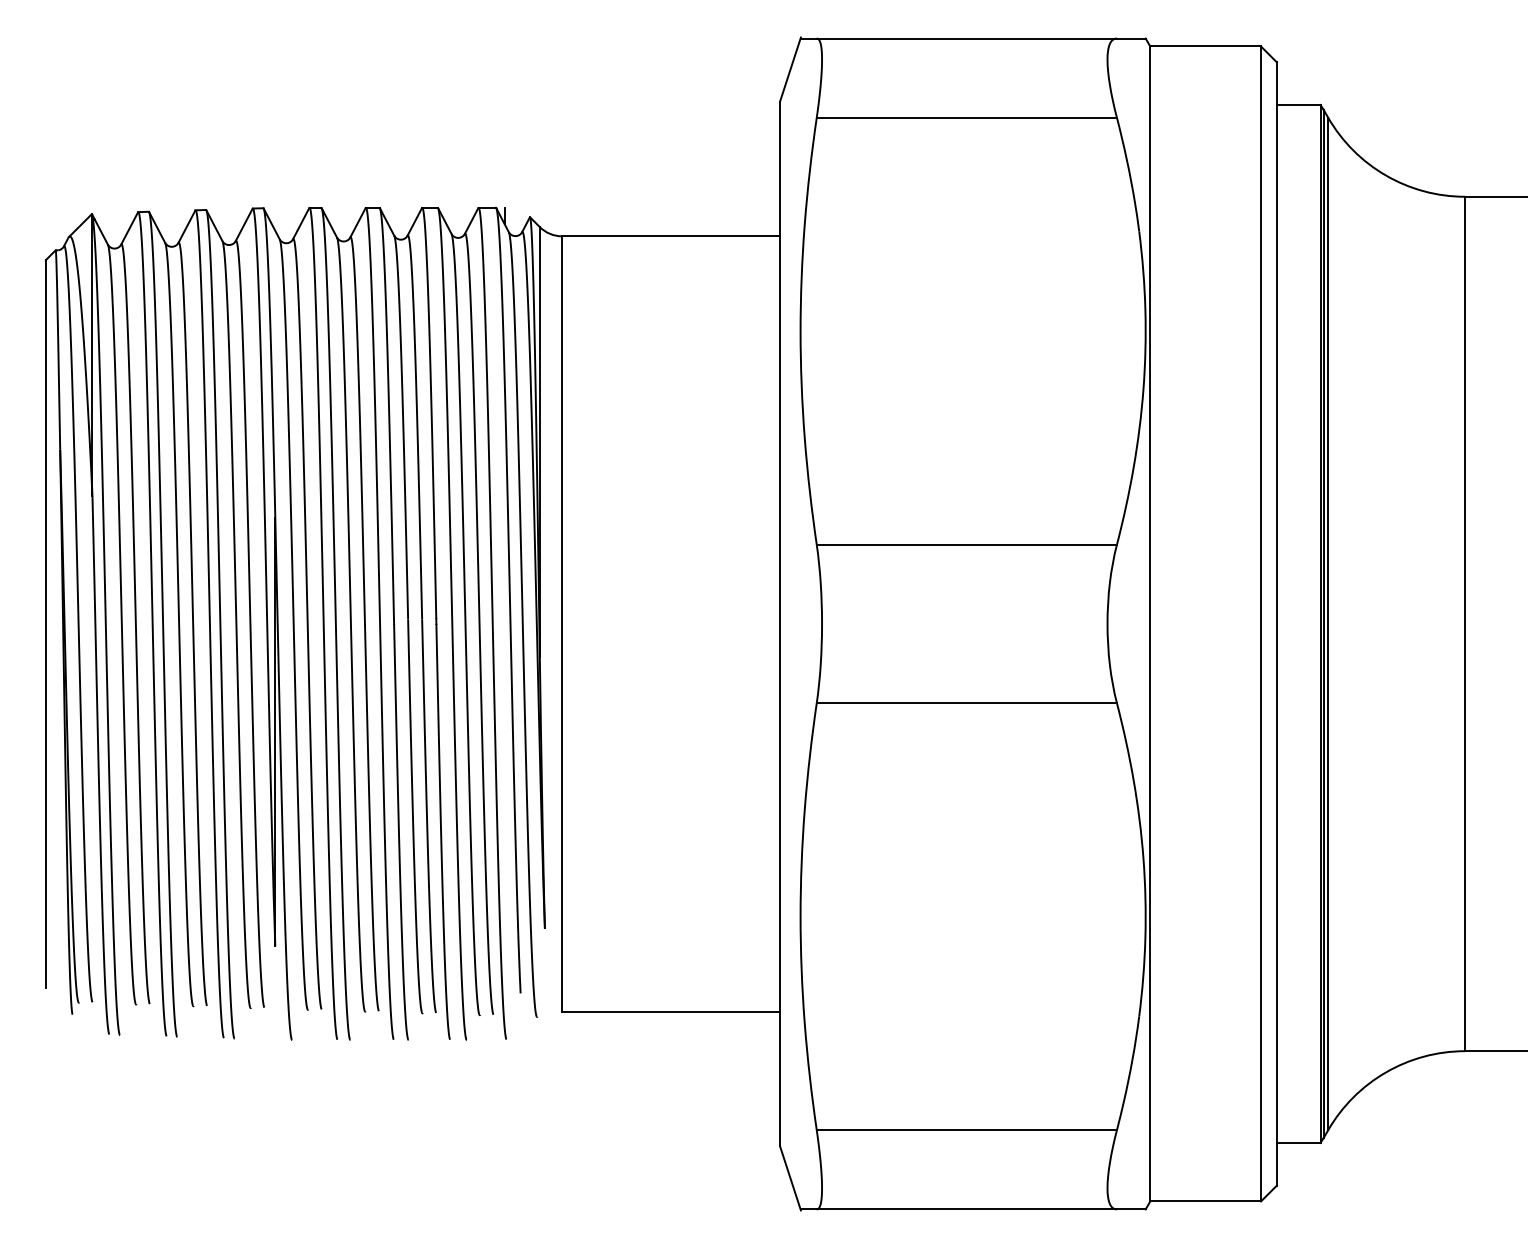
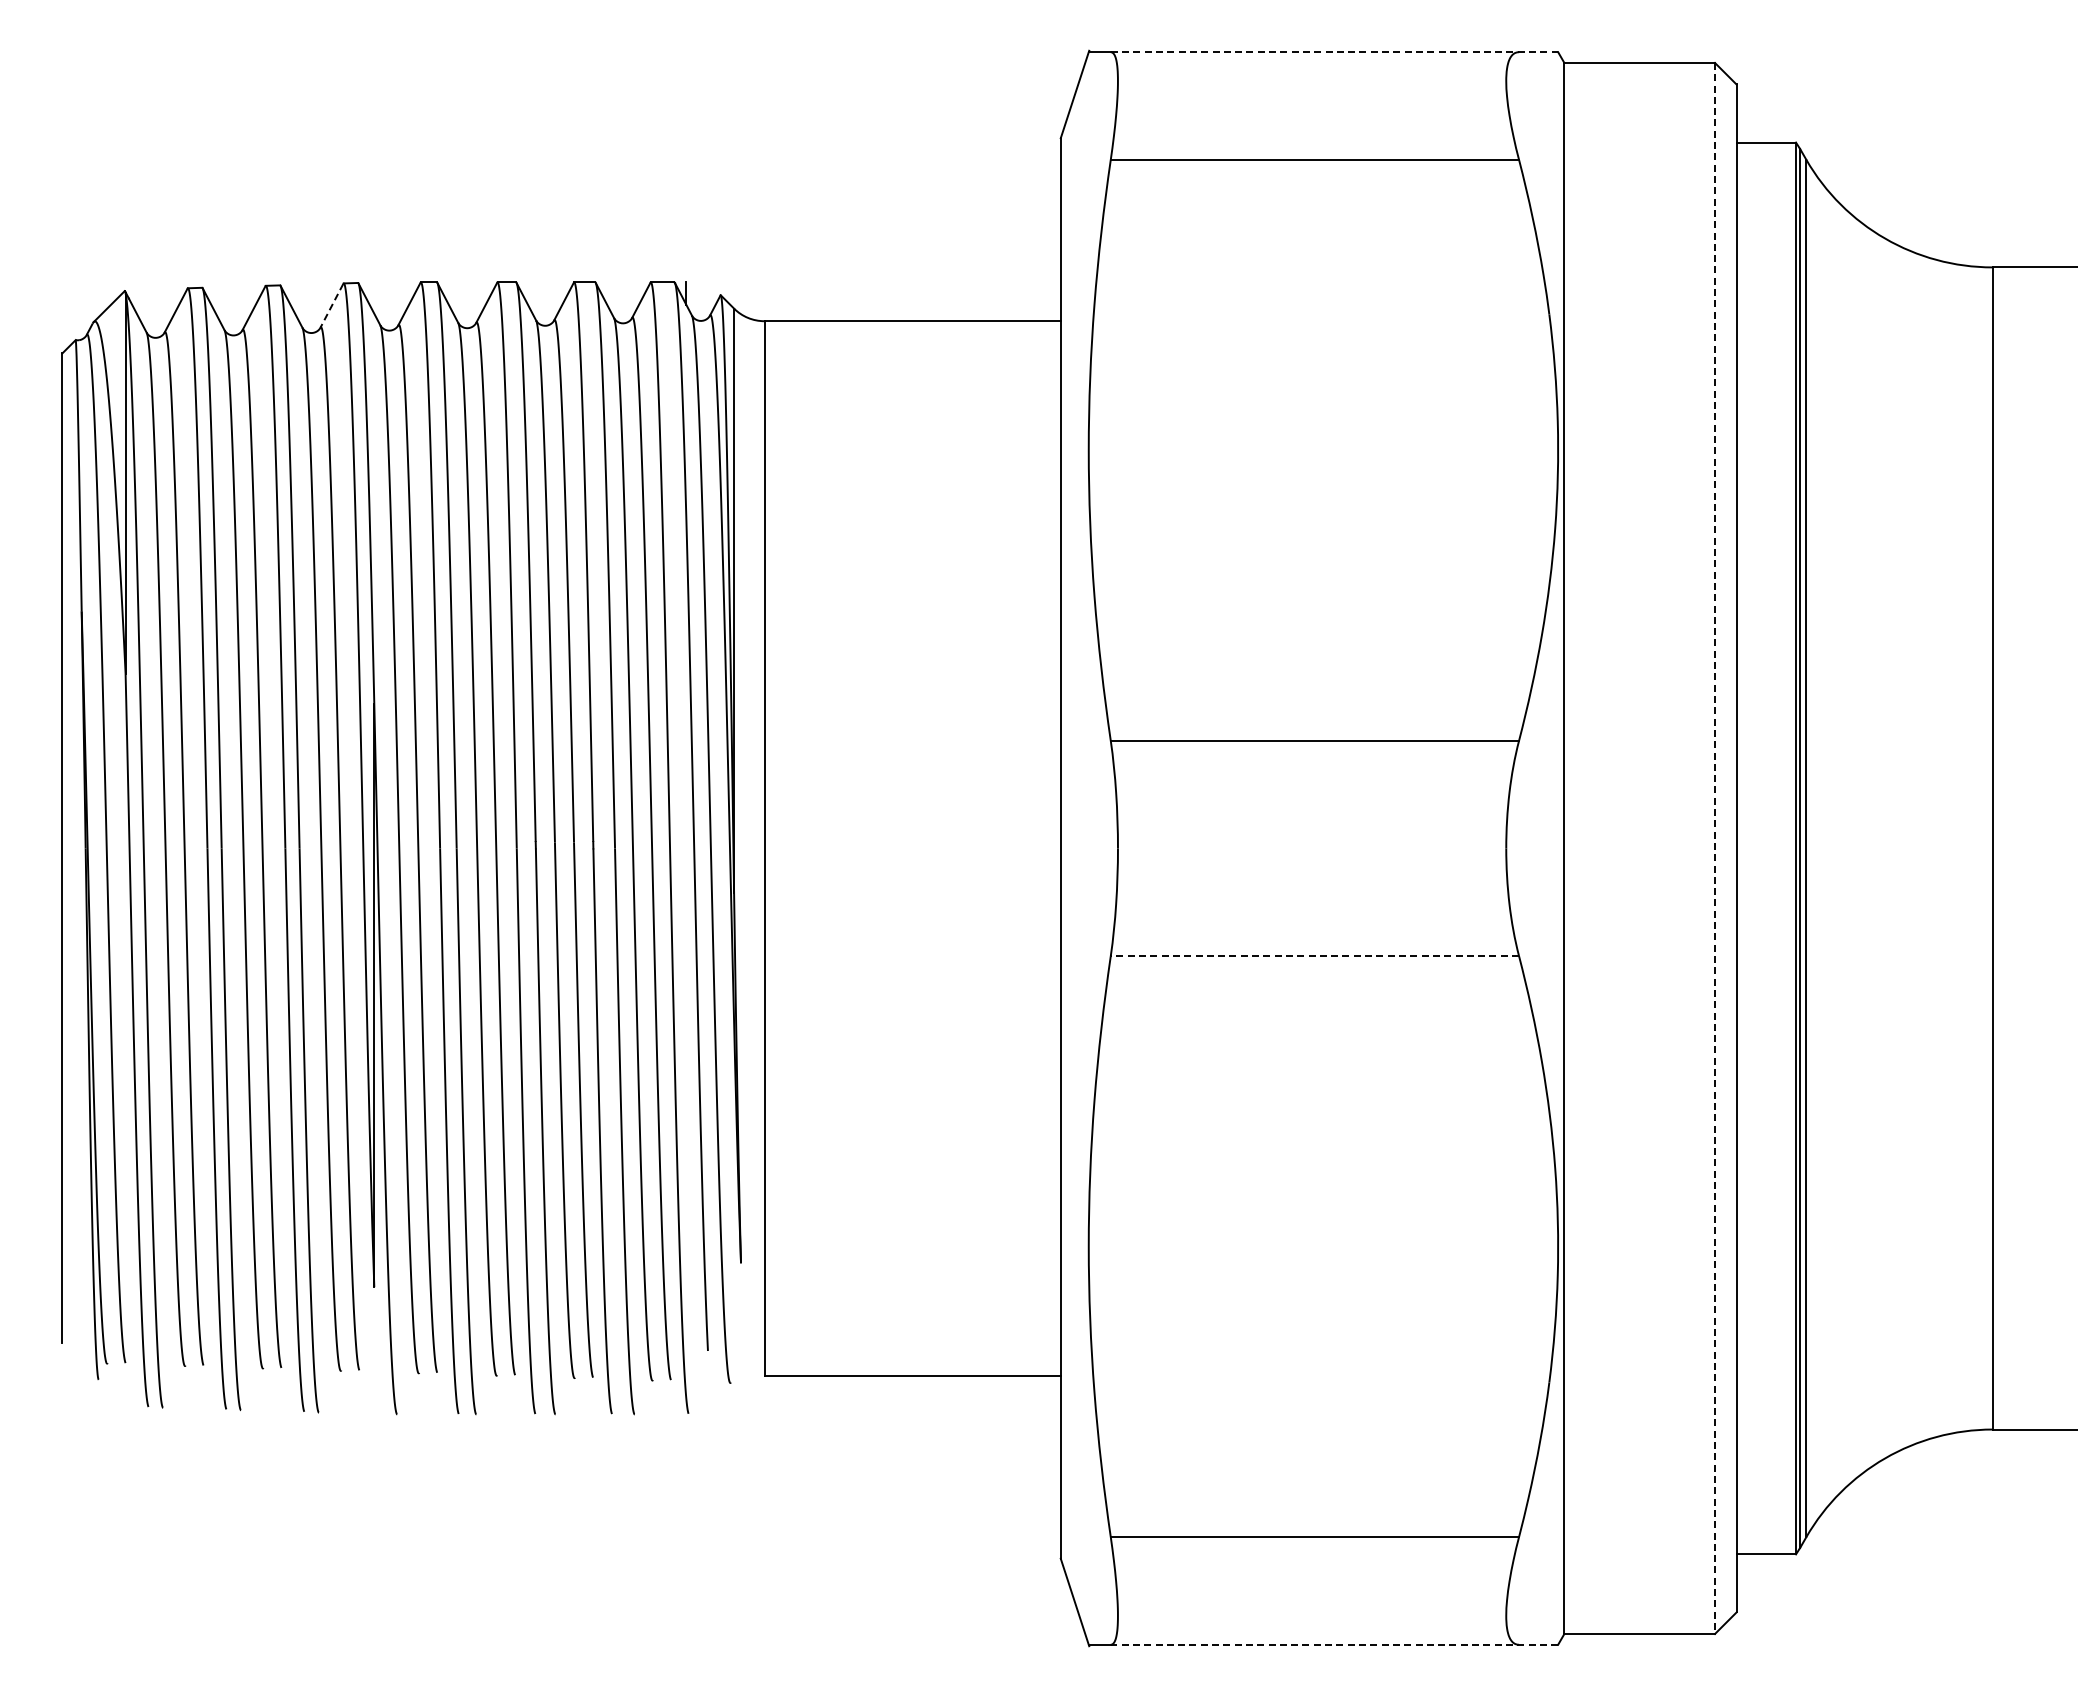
line: (981, 38) -> (1334, 52), solid -> dashed
line: (243, 224) -> (331, 305), solid -> dashed
line: (1261, 624) -> (1715, 848), solid -> dashed
line: (966, 703) -> (1314, 956), solid -> dashed
line: (981, 1209) -> (1334, 1644), solid -> dashed

